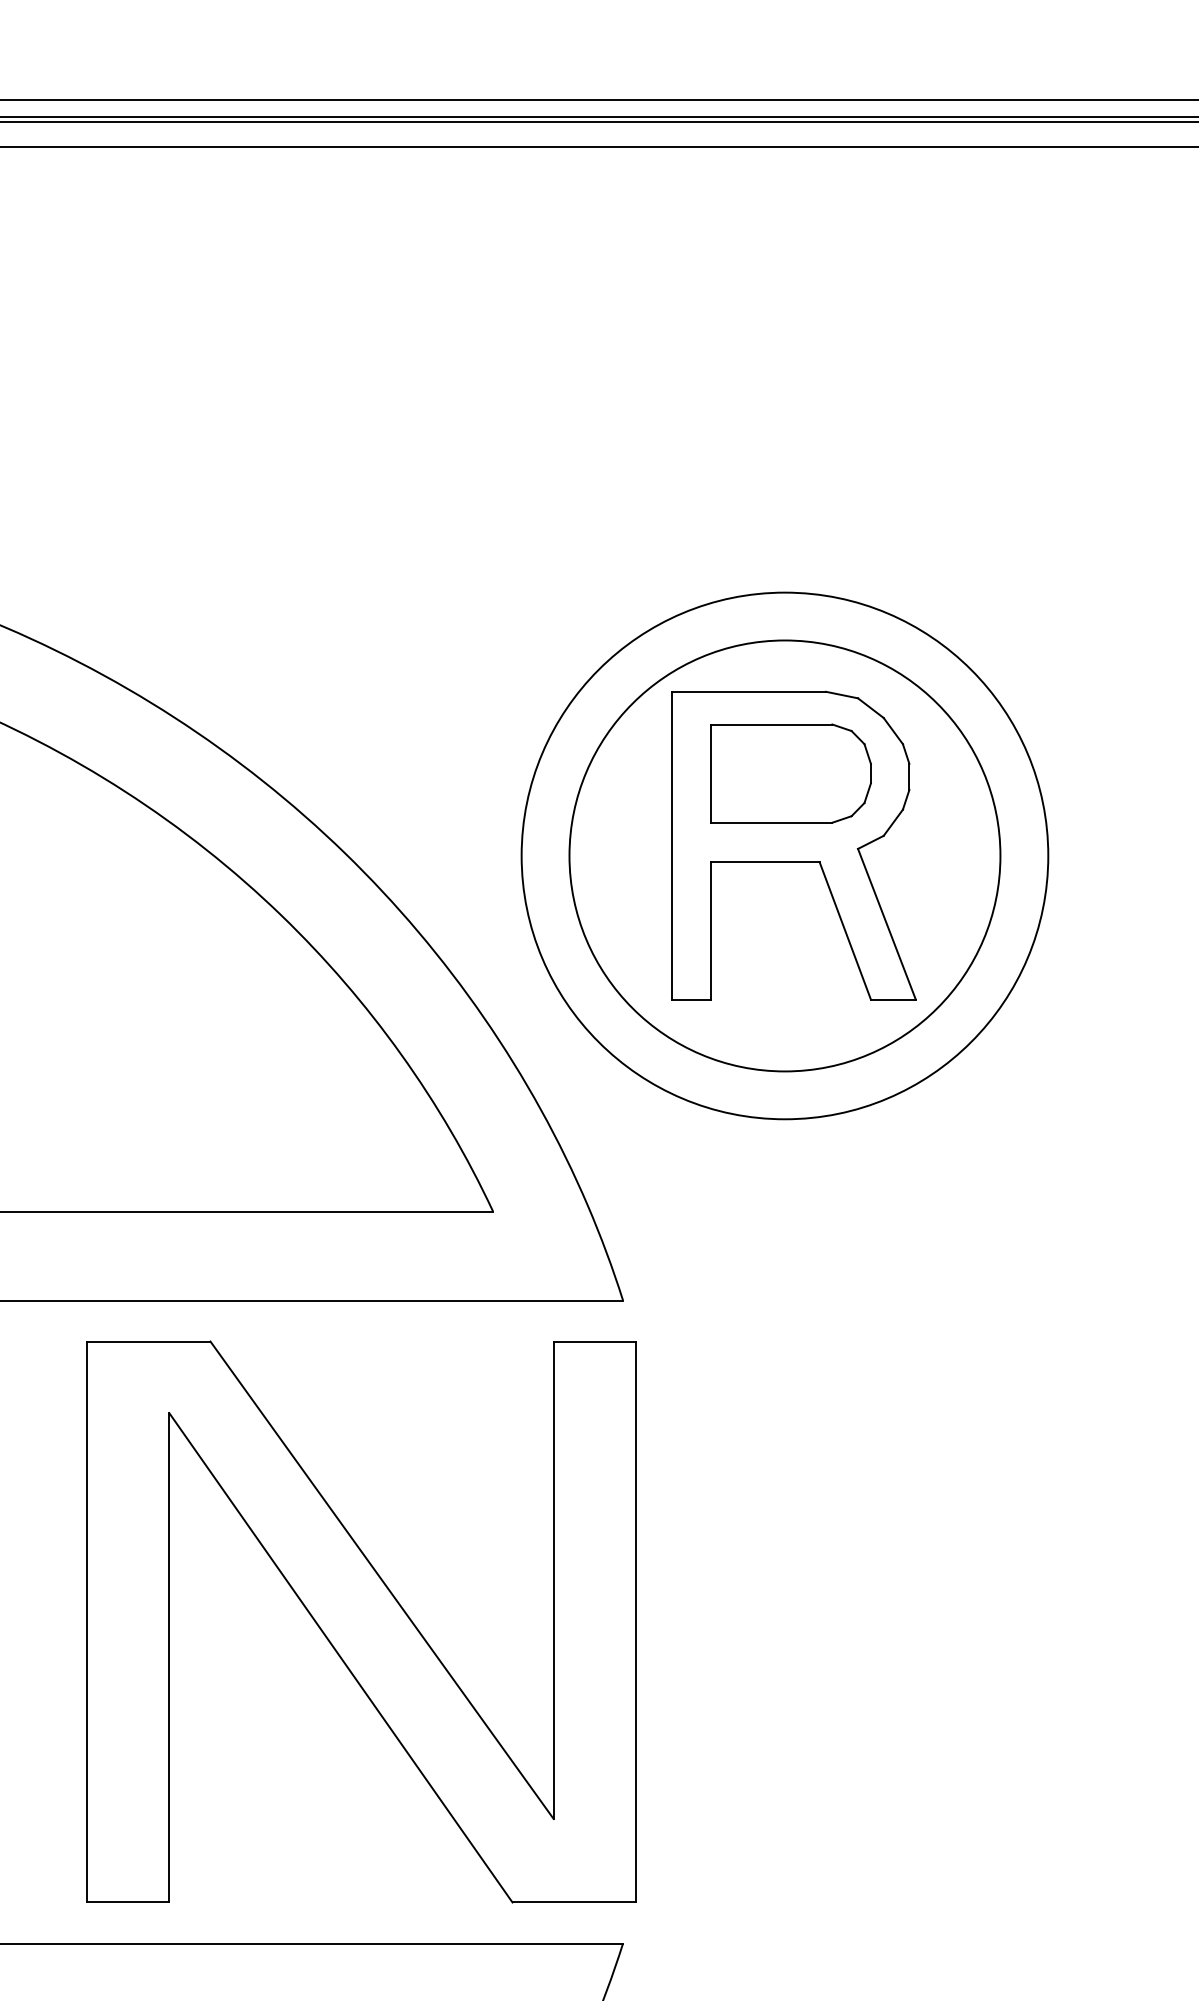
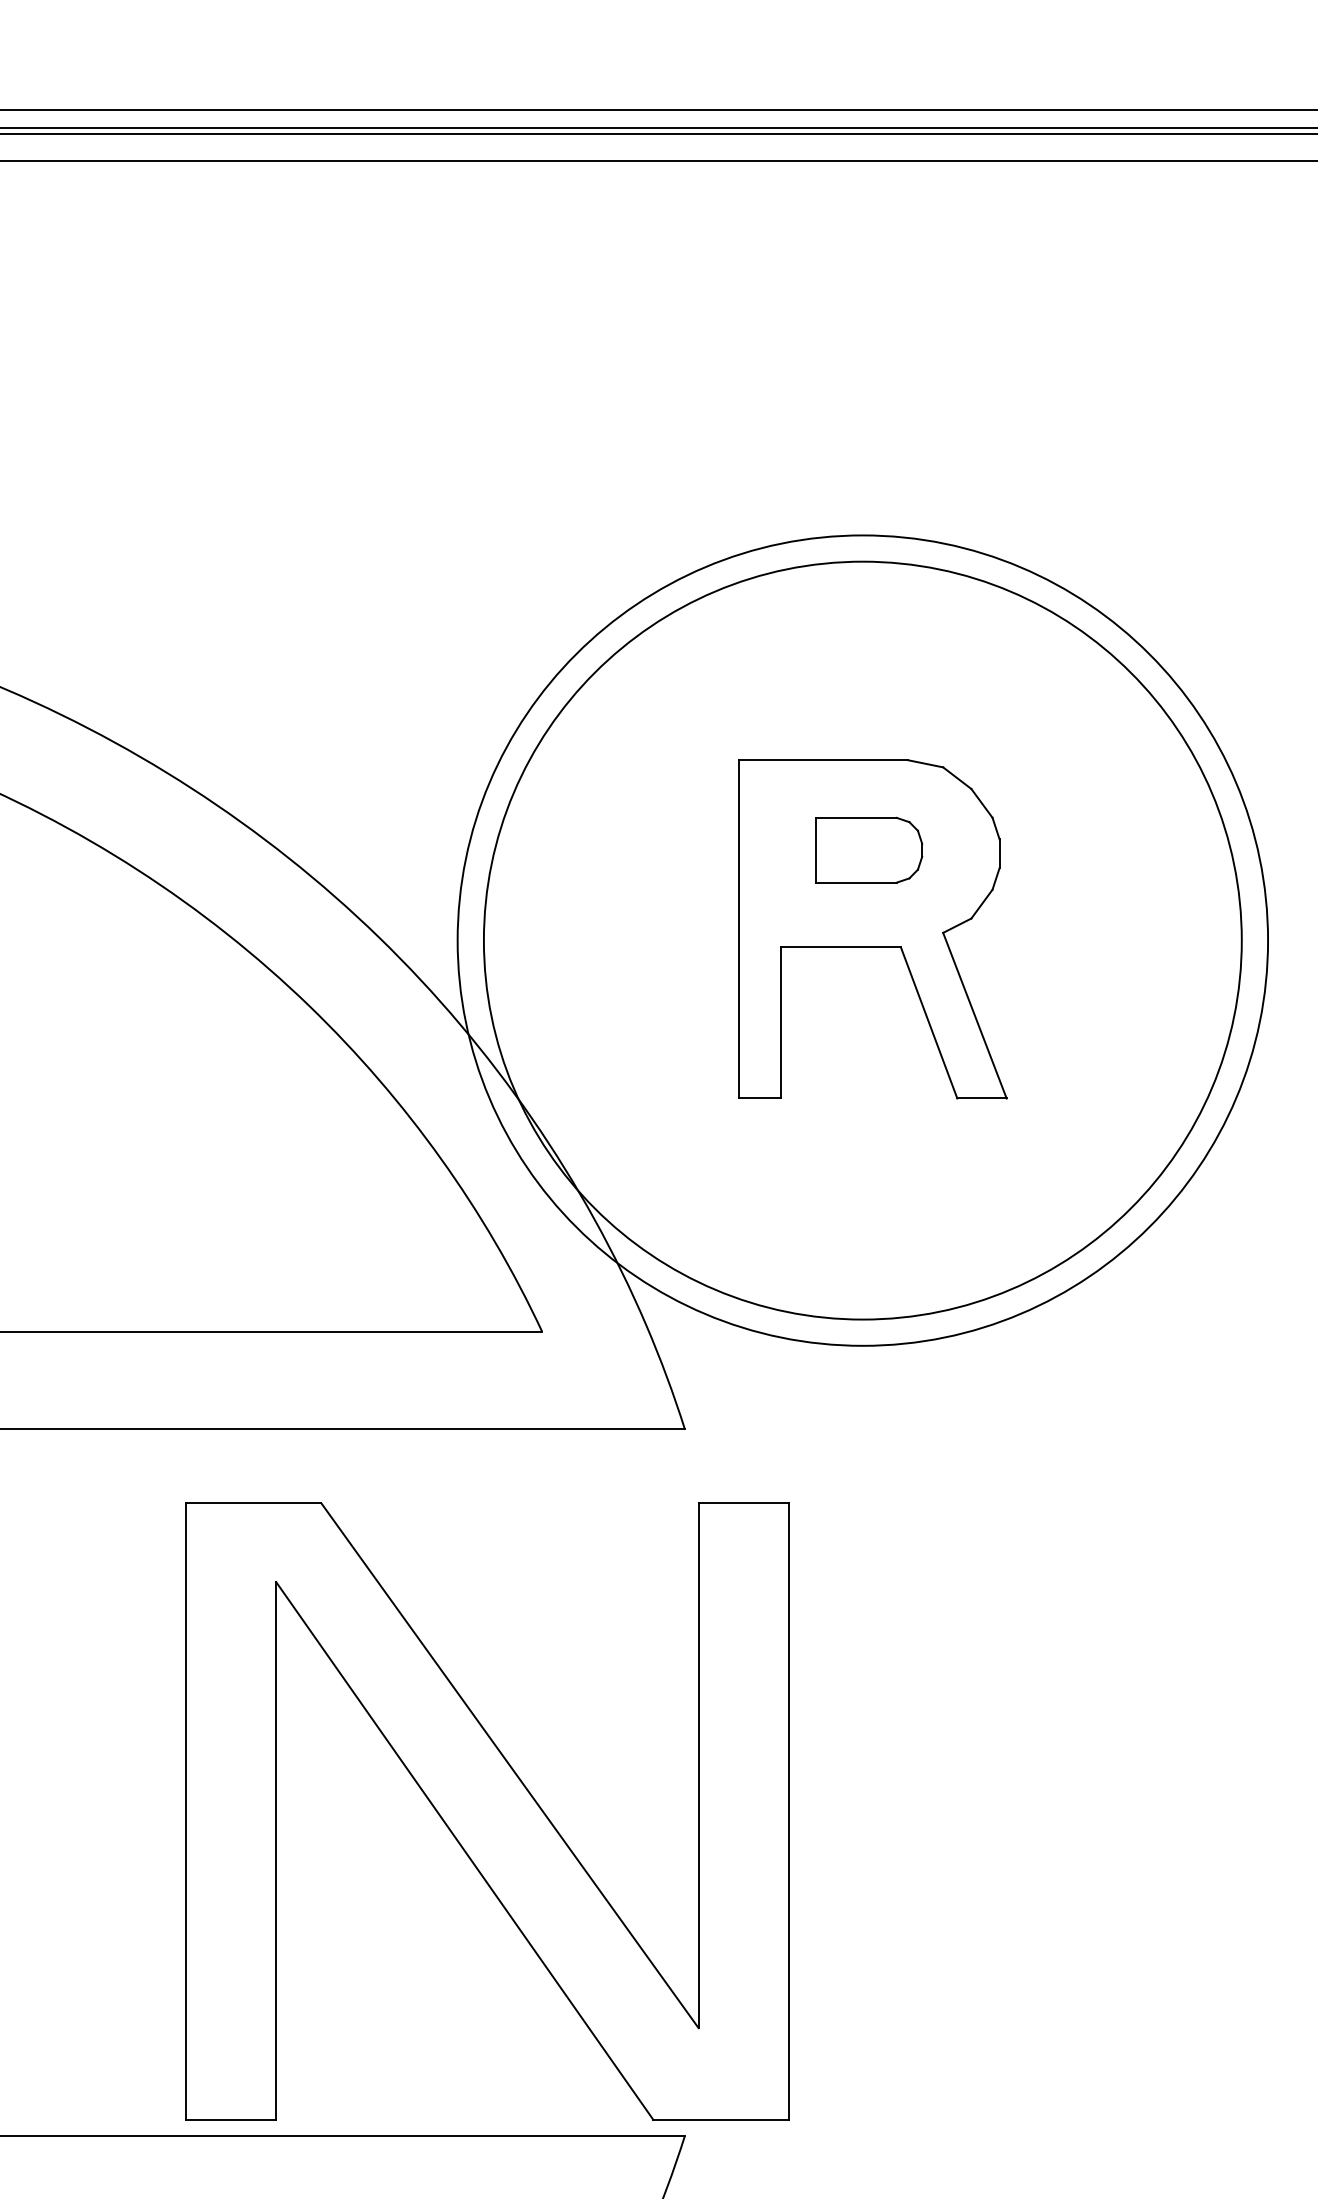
part: (791, 773) -> (869, 850), size x0.6
circle: (784, 855) -> (862, 940), size x1.4
circle: (784, 855) -> (862, 940), size x1.6
part: (361, 1621) -> (487, 1811), moved

